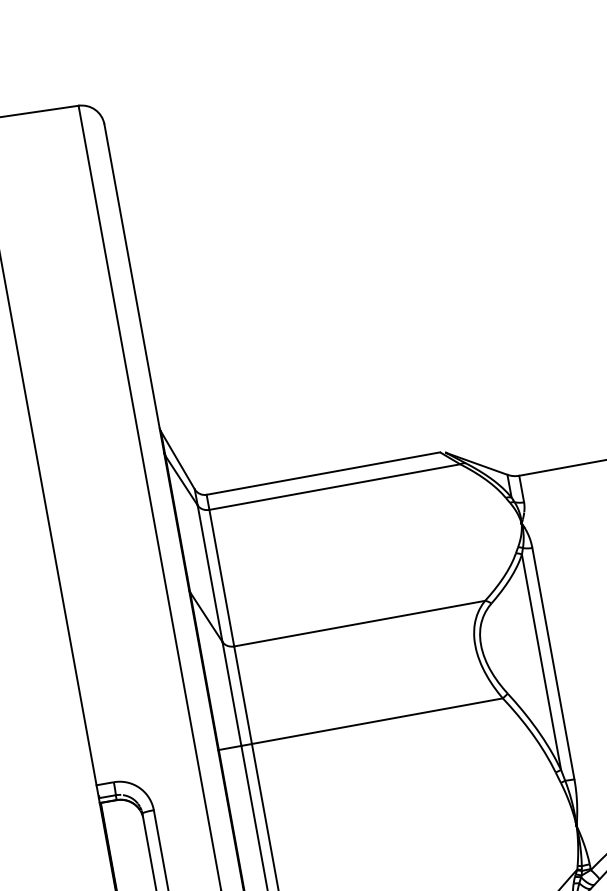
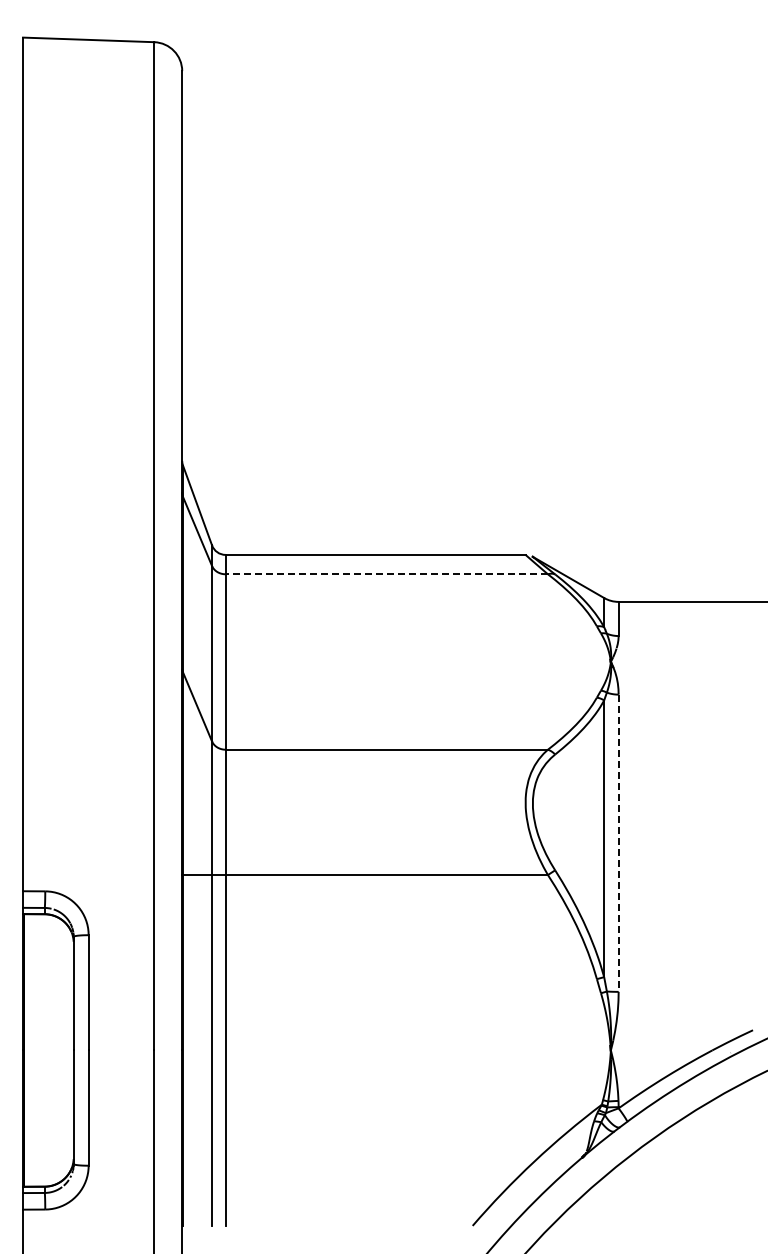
line: (334, 487) -> (386, 574), solid -> dashed
line: (553, 663) -> (618, 843), solid -> dashed

